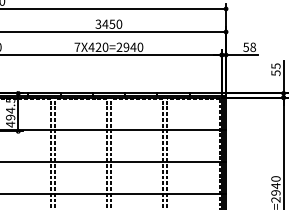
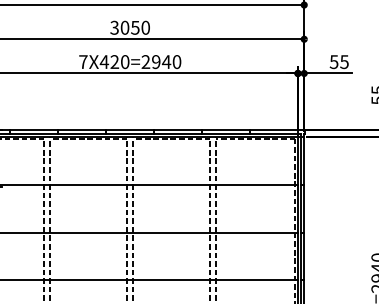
text: (105, 23) -> (125, 26), 3450 -> 3050
text: (252, 46) -> (343, 60), 58 -> 55

